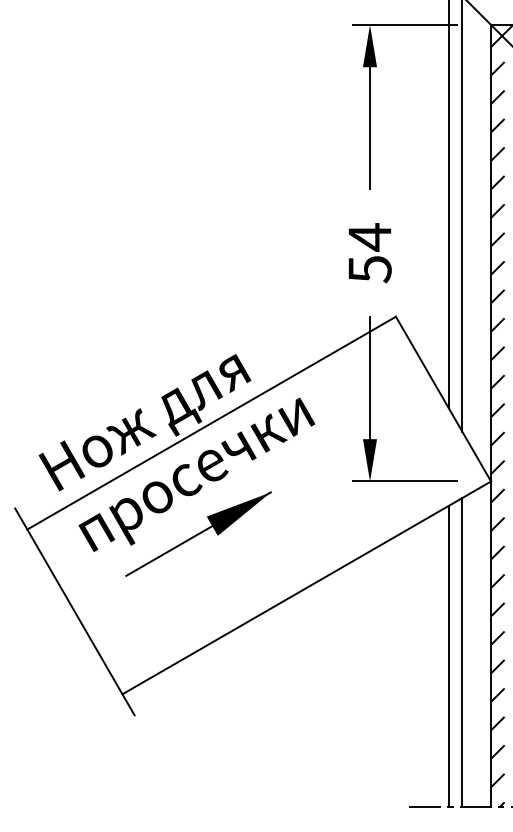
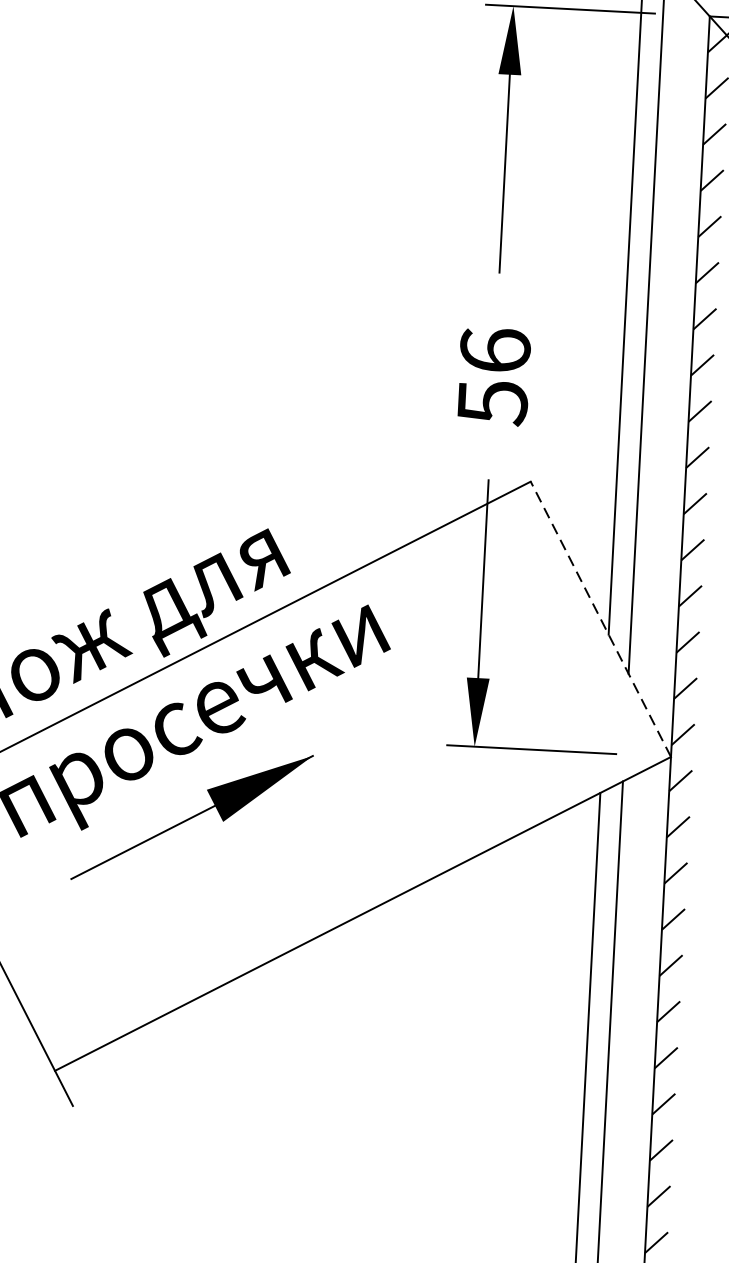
text: (369, 237) -> (494, 350), 54 -> 56
line: (443, 398) -> (600, 618), solid -> dashed

